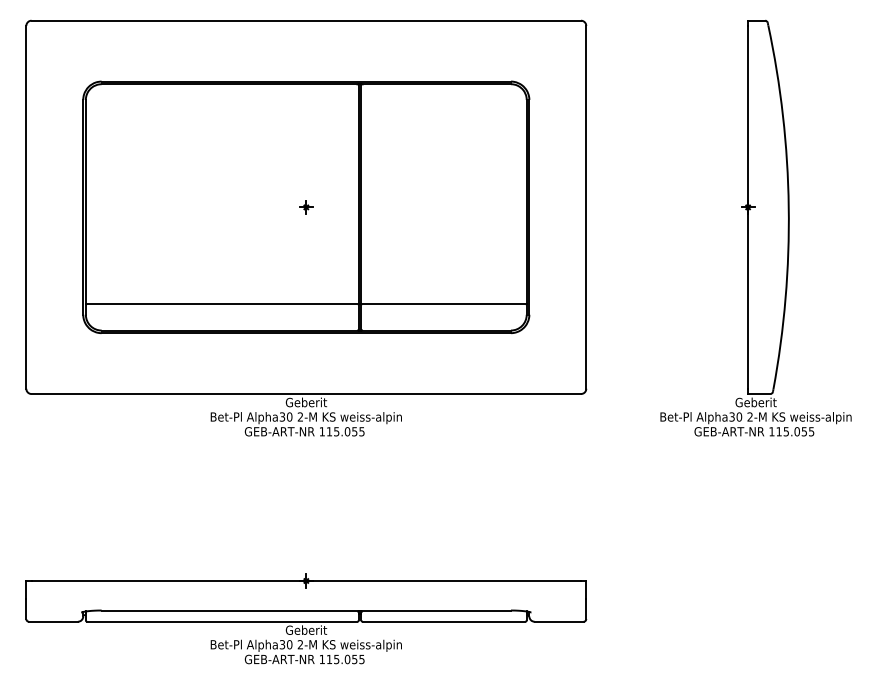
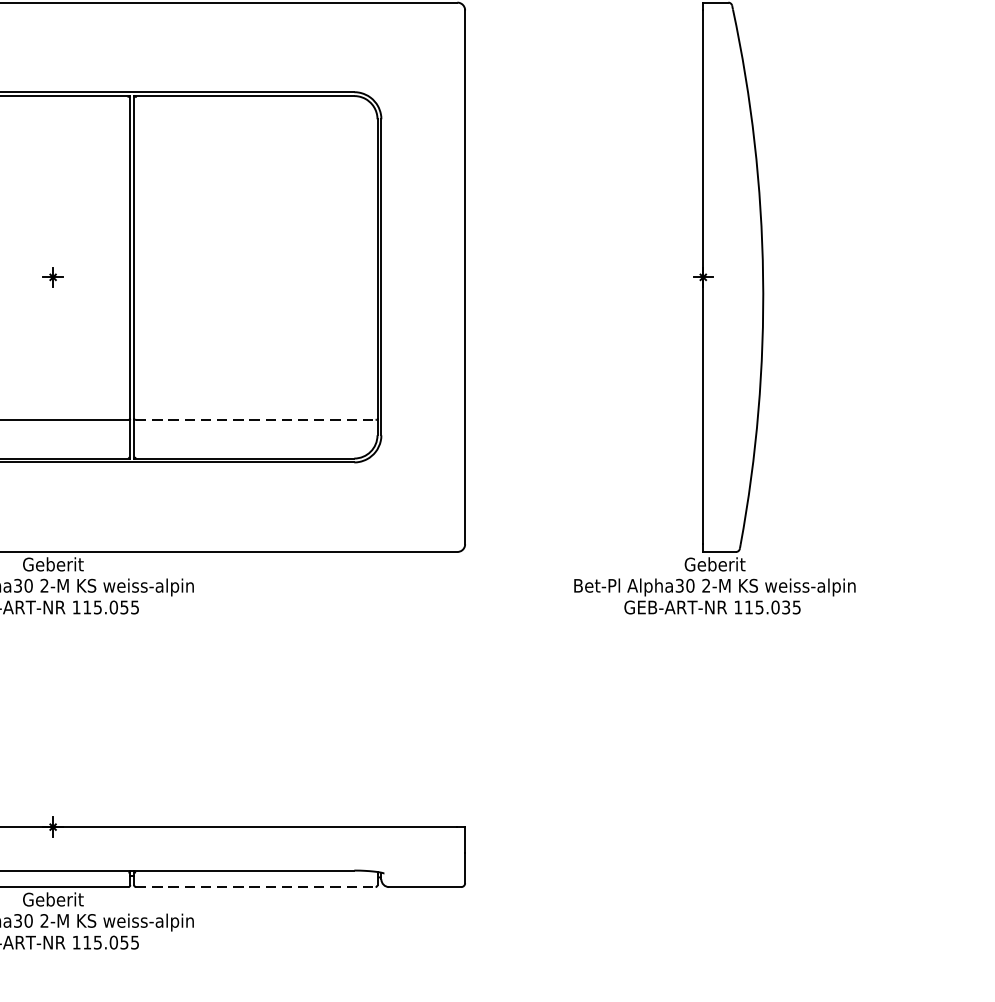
line: (444, 304) -> (256, 420), solid -> dashed
text: (804, 431) -> (786, 607), 115.055 -> 115.035
line: (444, 621) -> (256, 886), solid -> dashed

